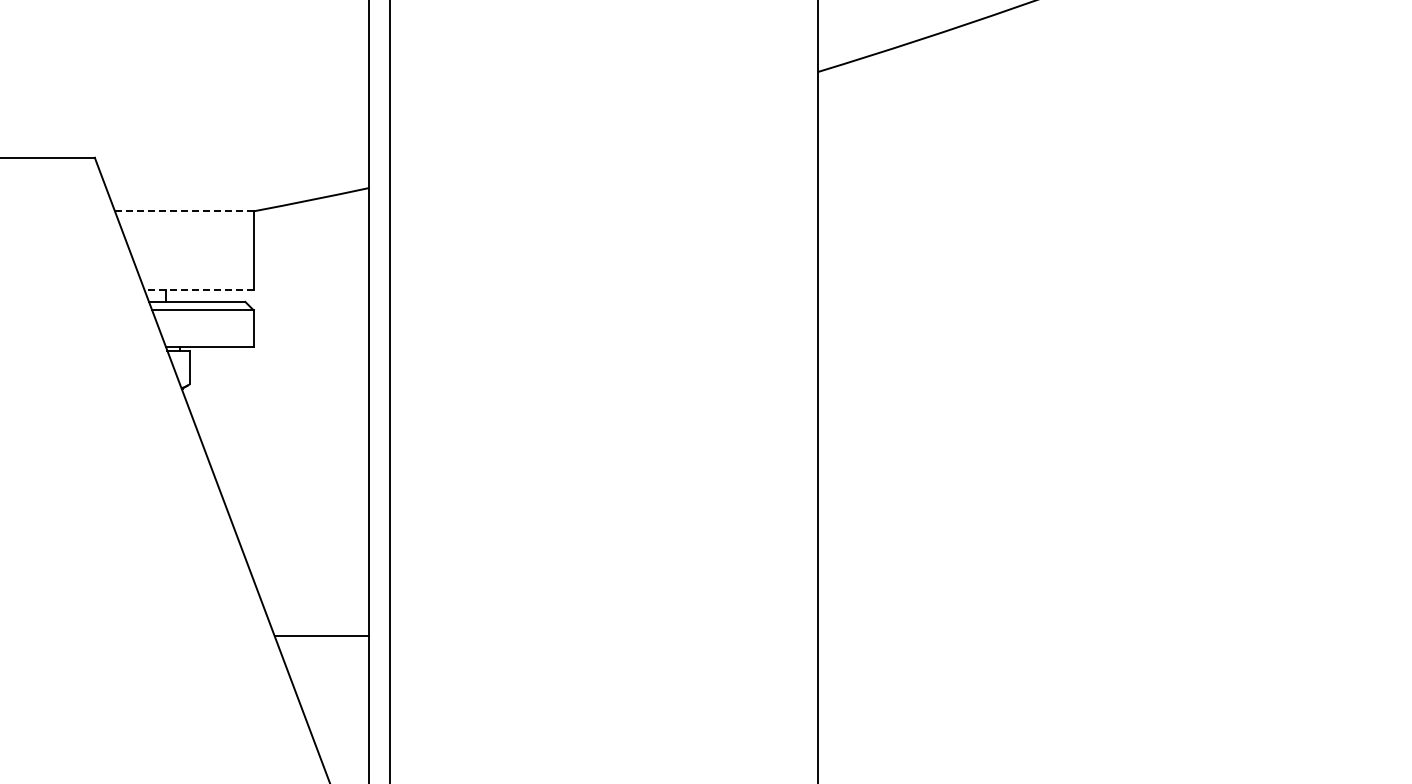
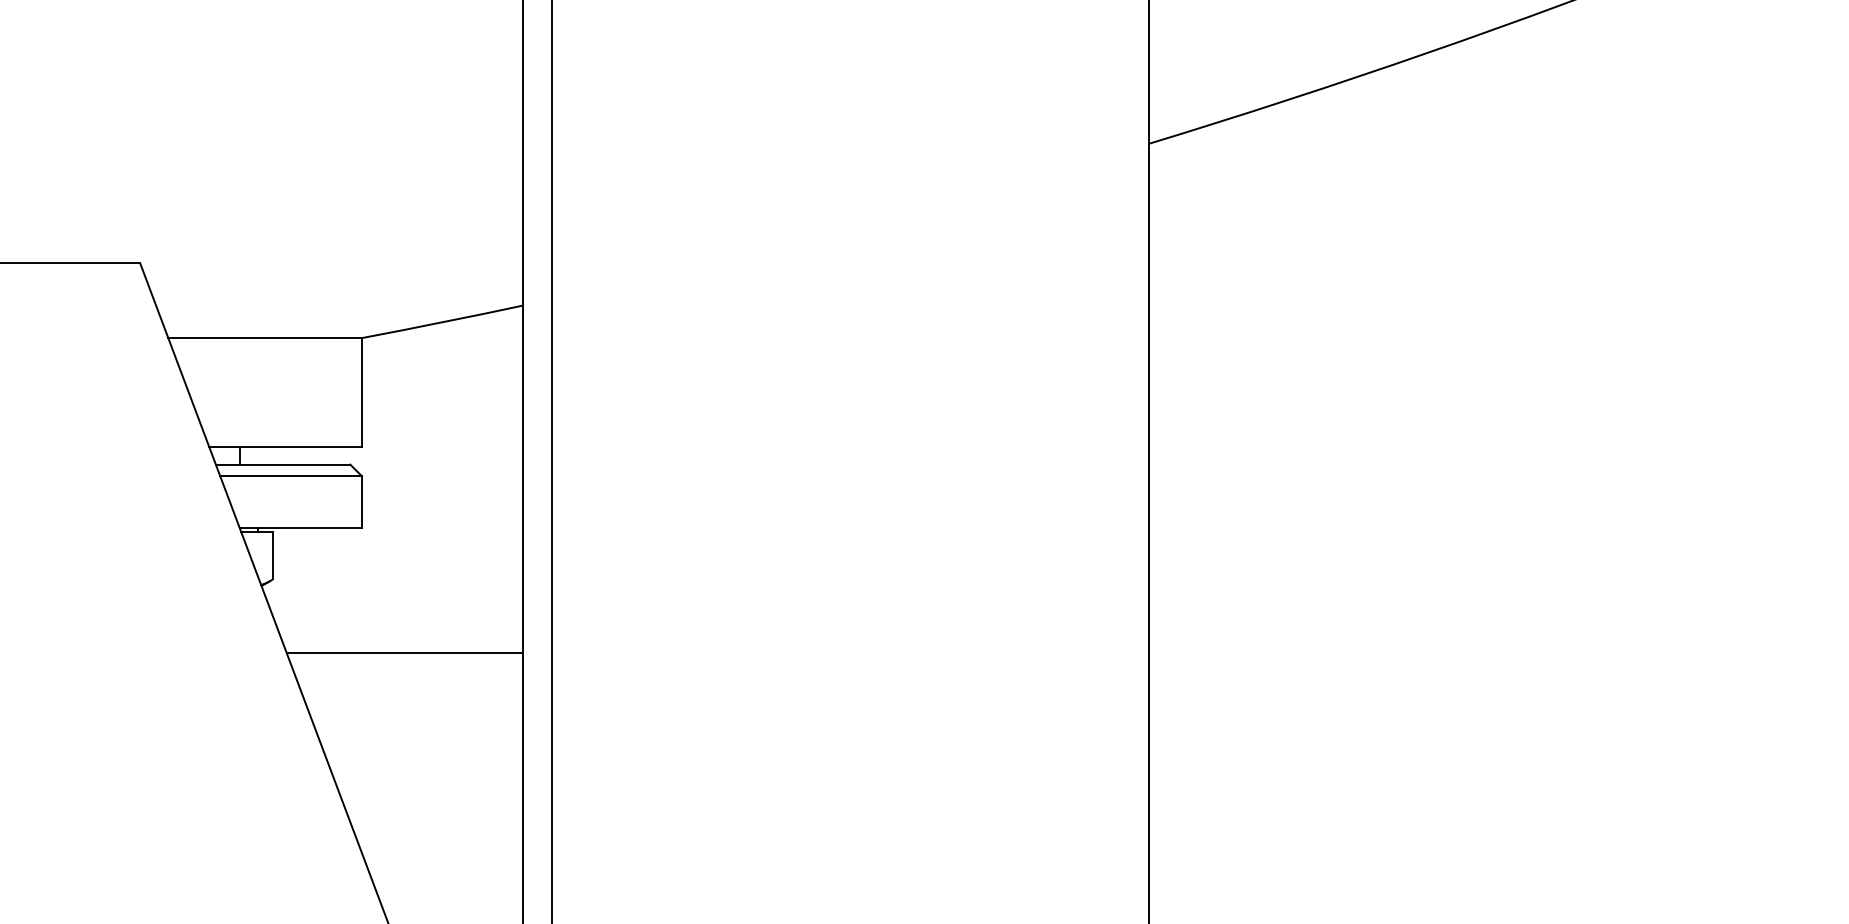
line: (183, 211) -> (263, 338), dashed -> solid
line: (199, 289) -> (286, 447), dashed -> solid
line: (284, 437) -> (404, 653), added

